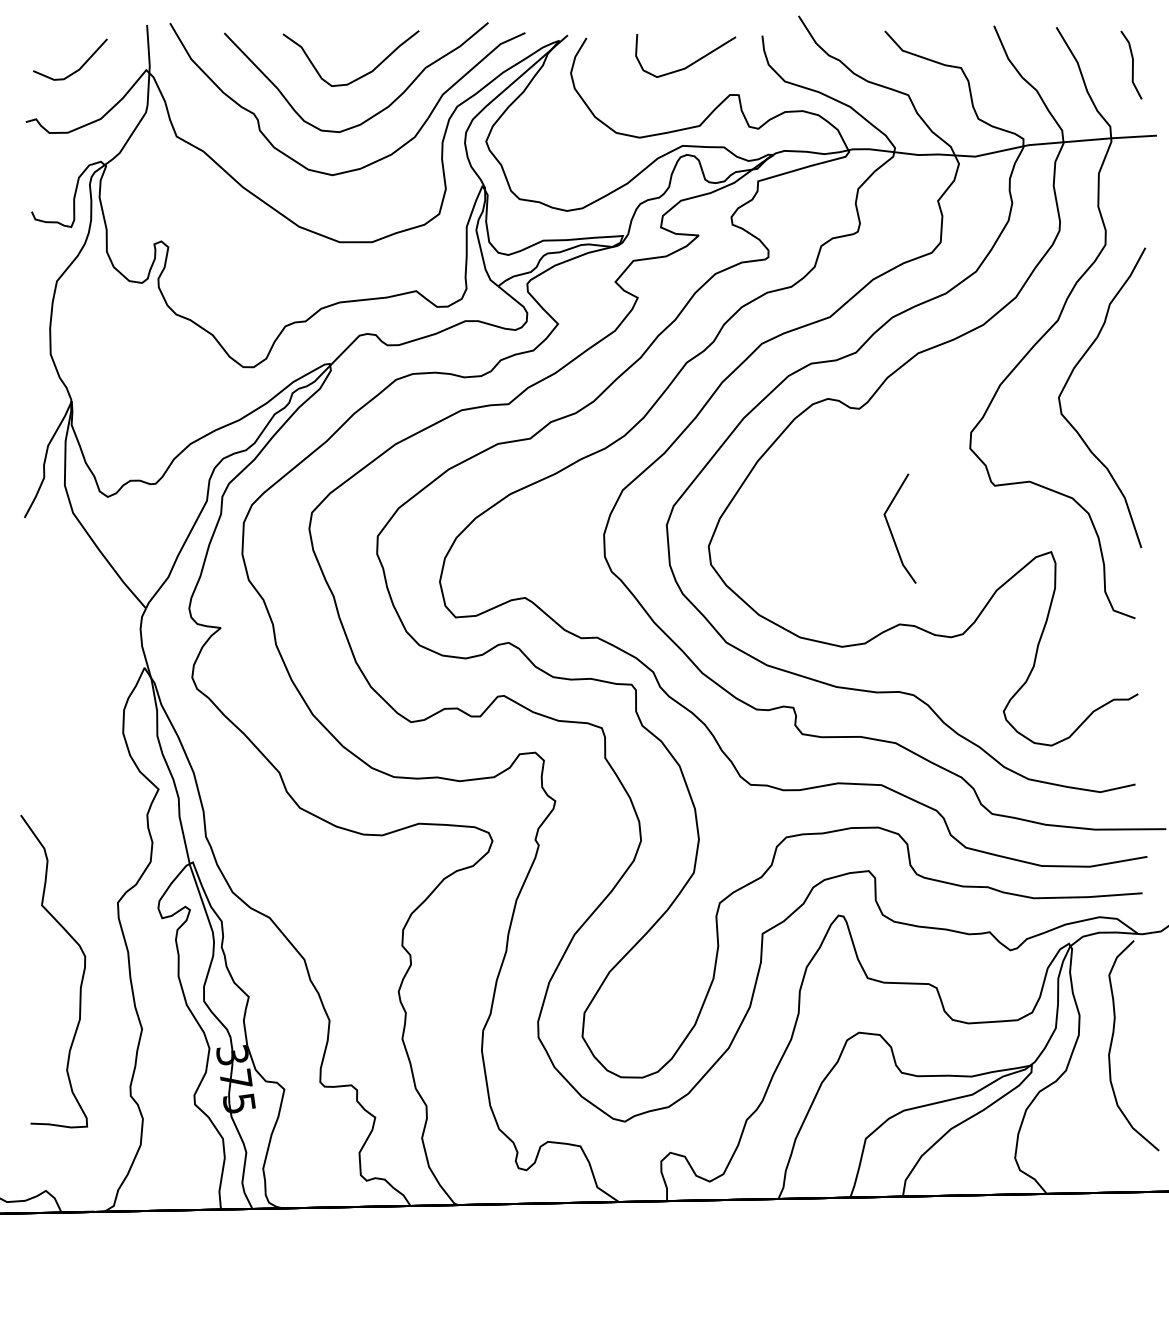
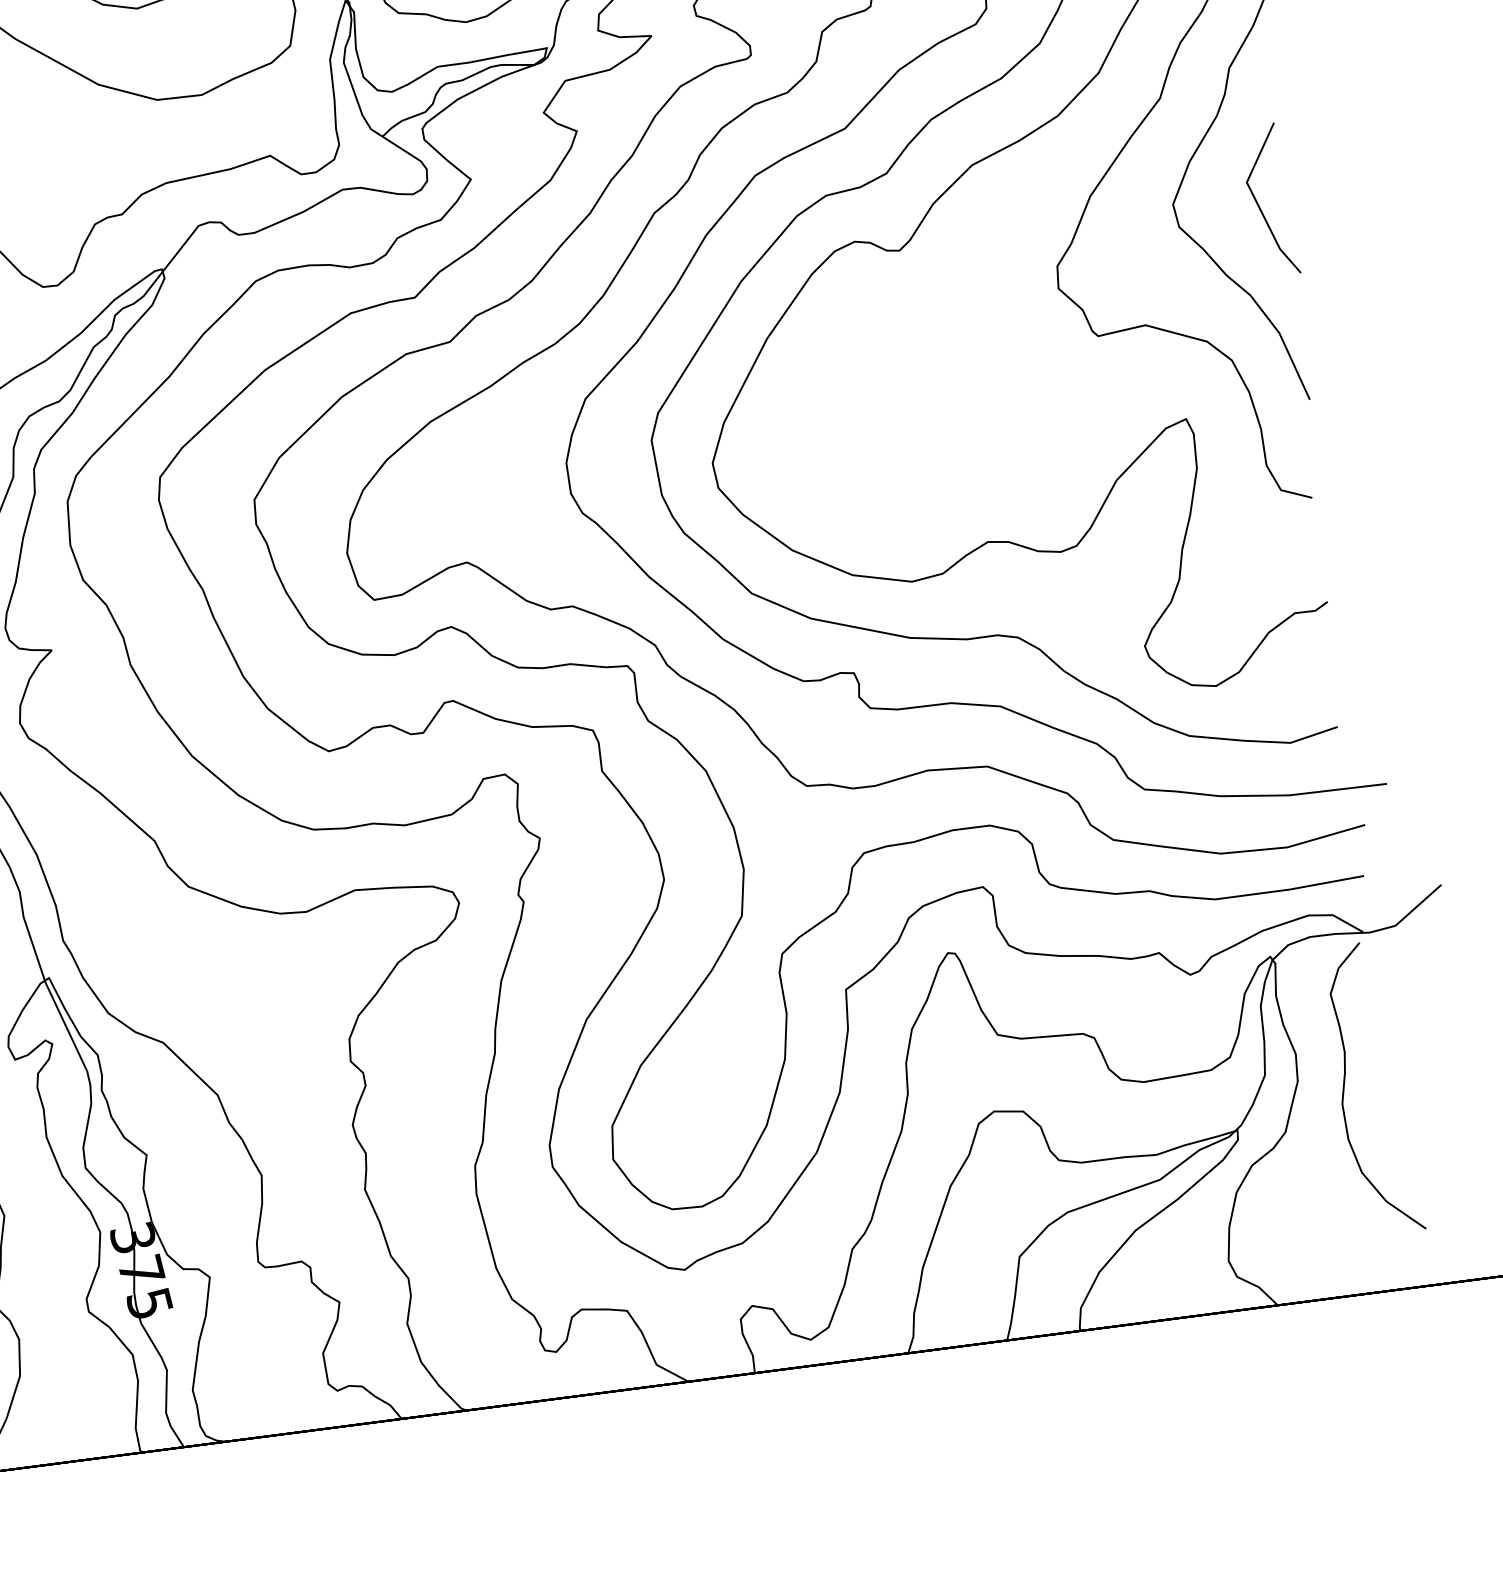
part: (892, 532) -> (1260, 206), moved

